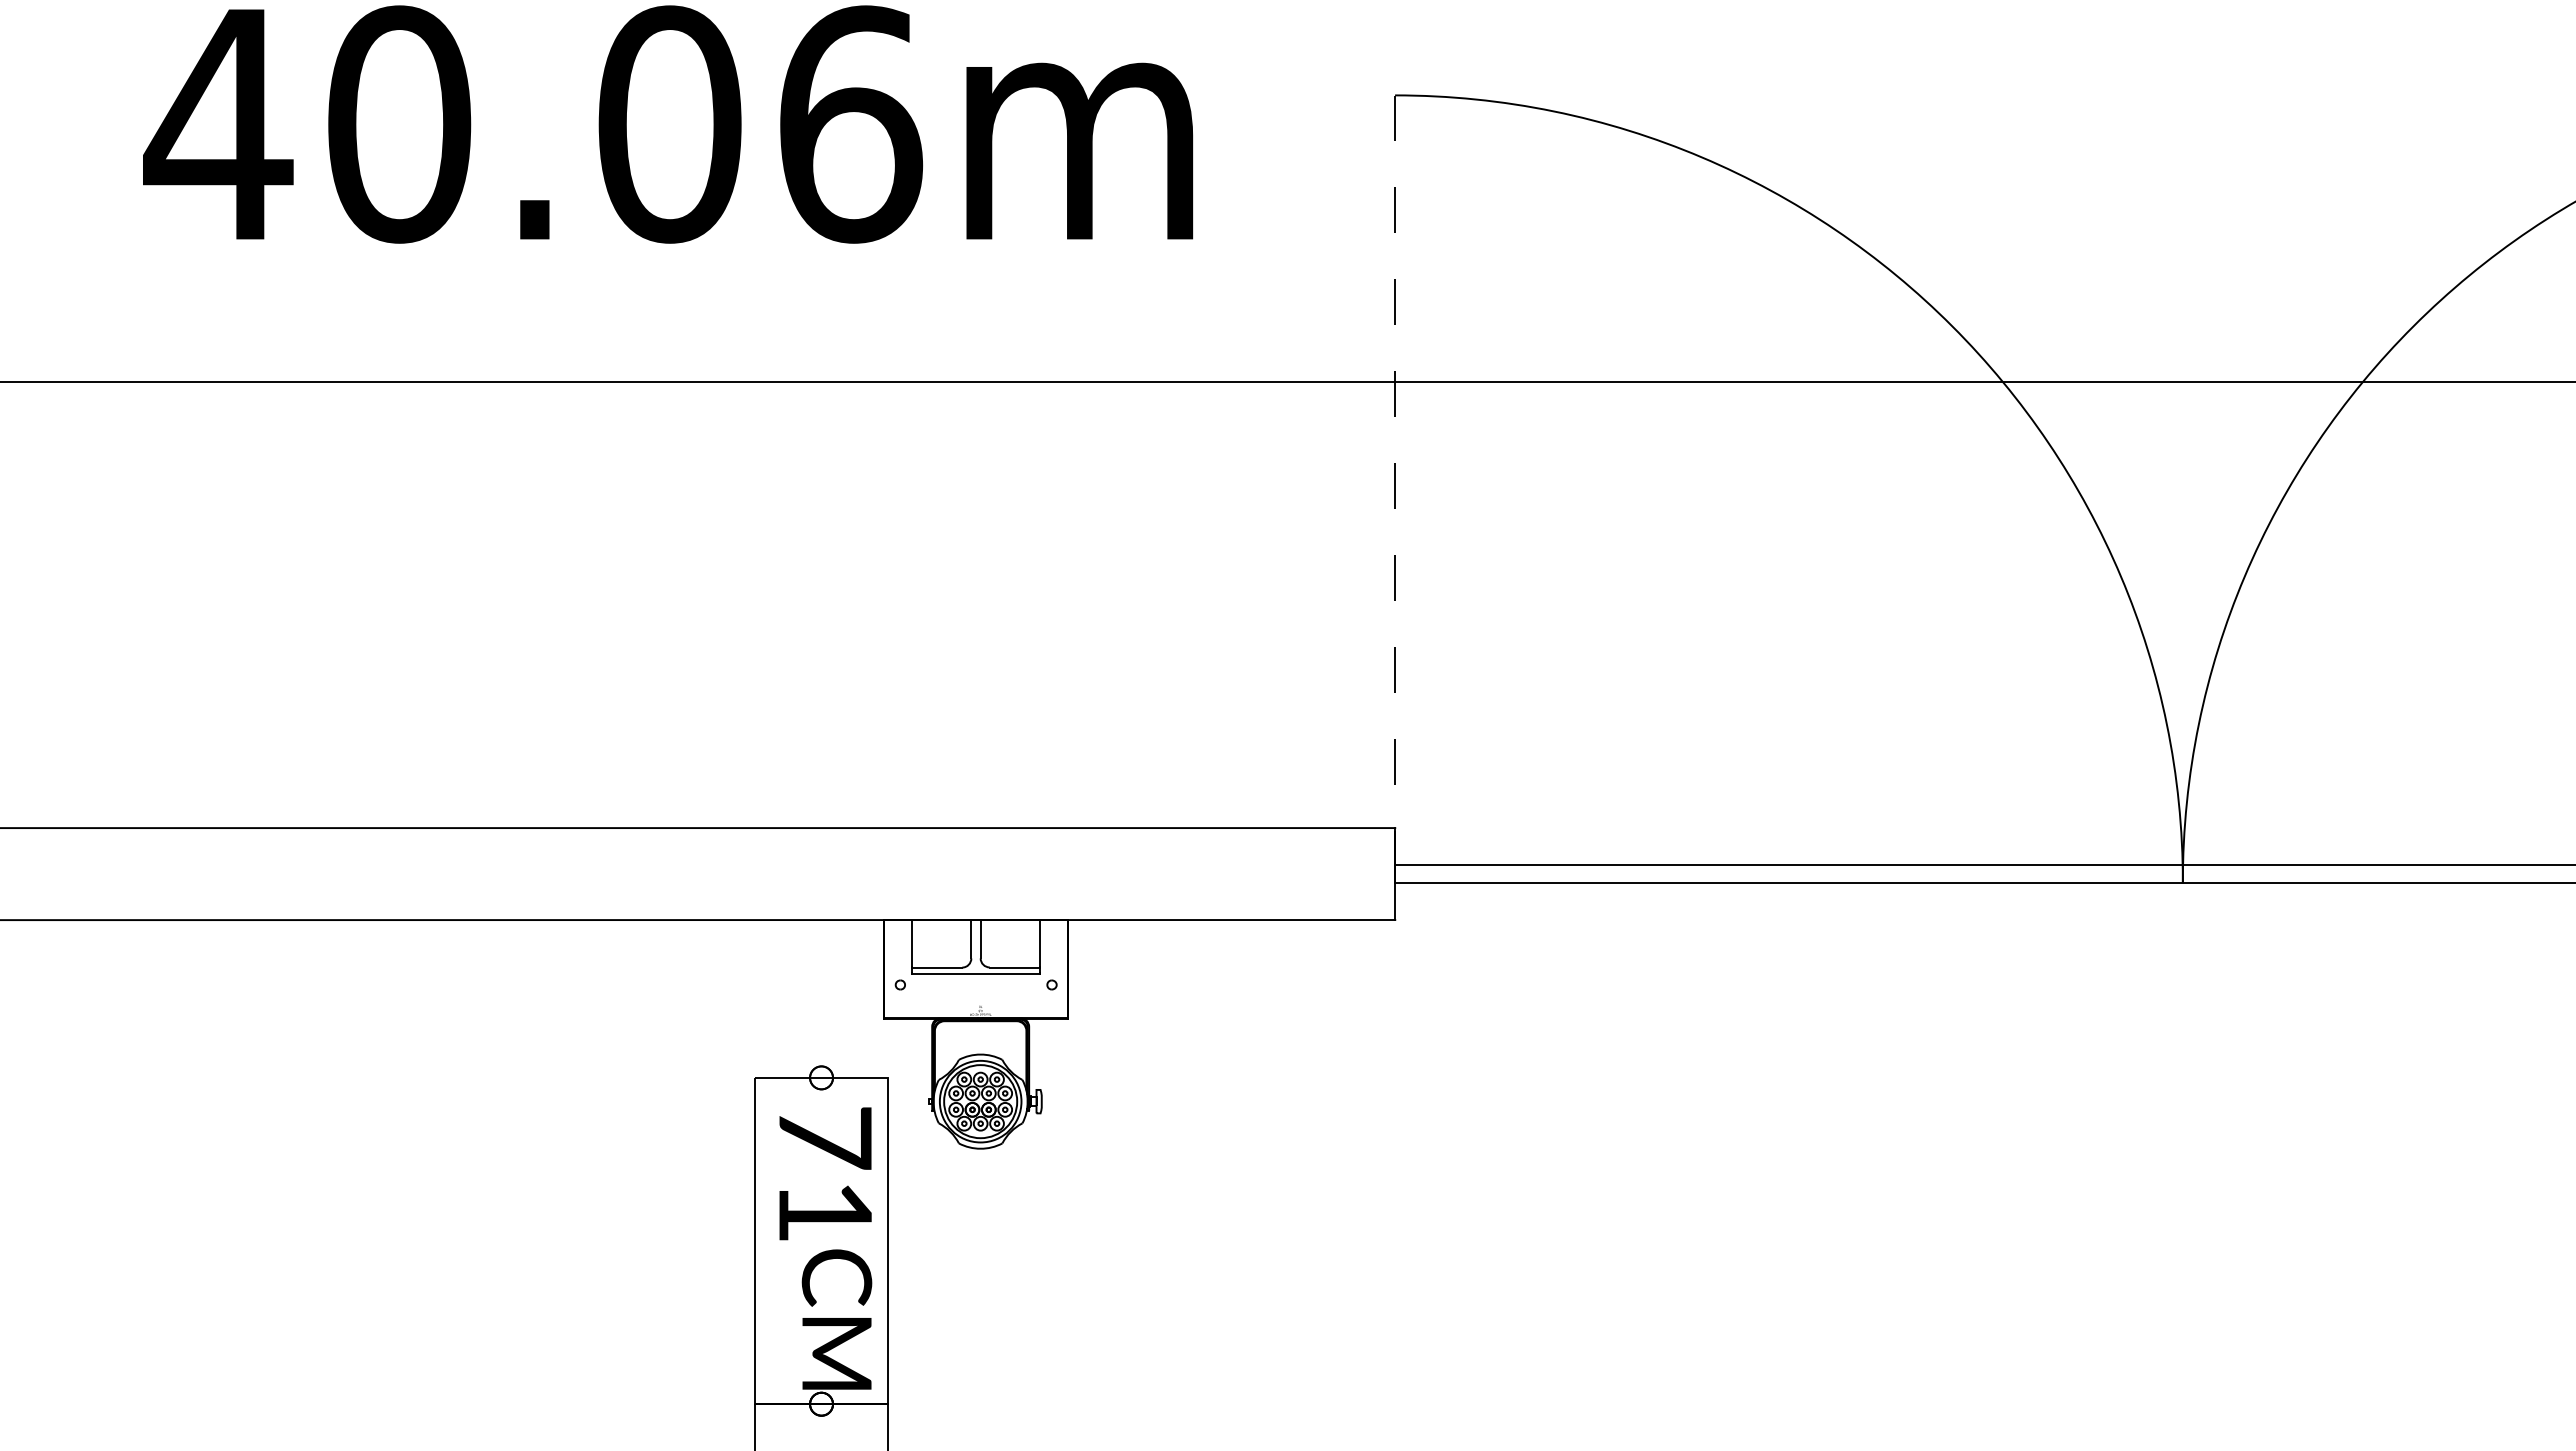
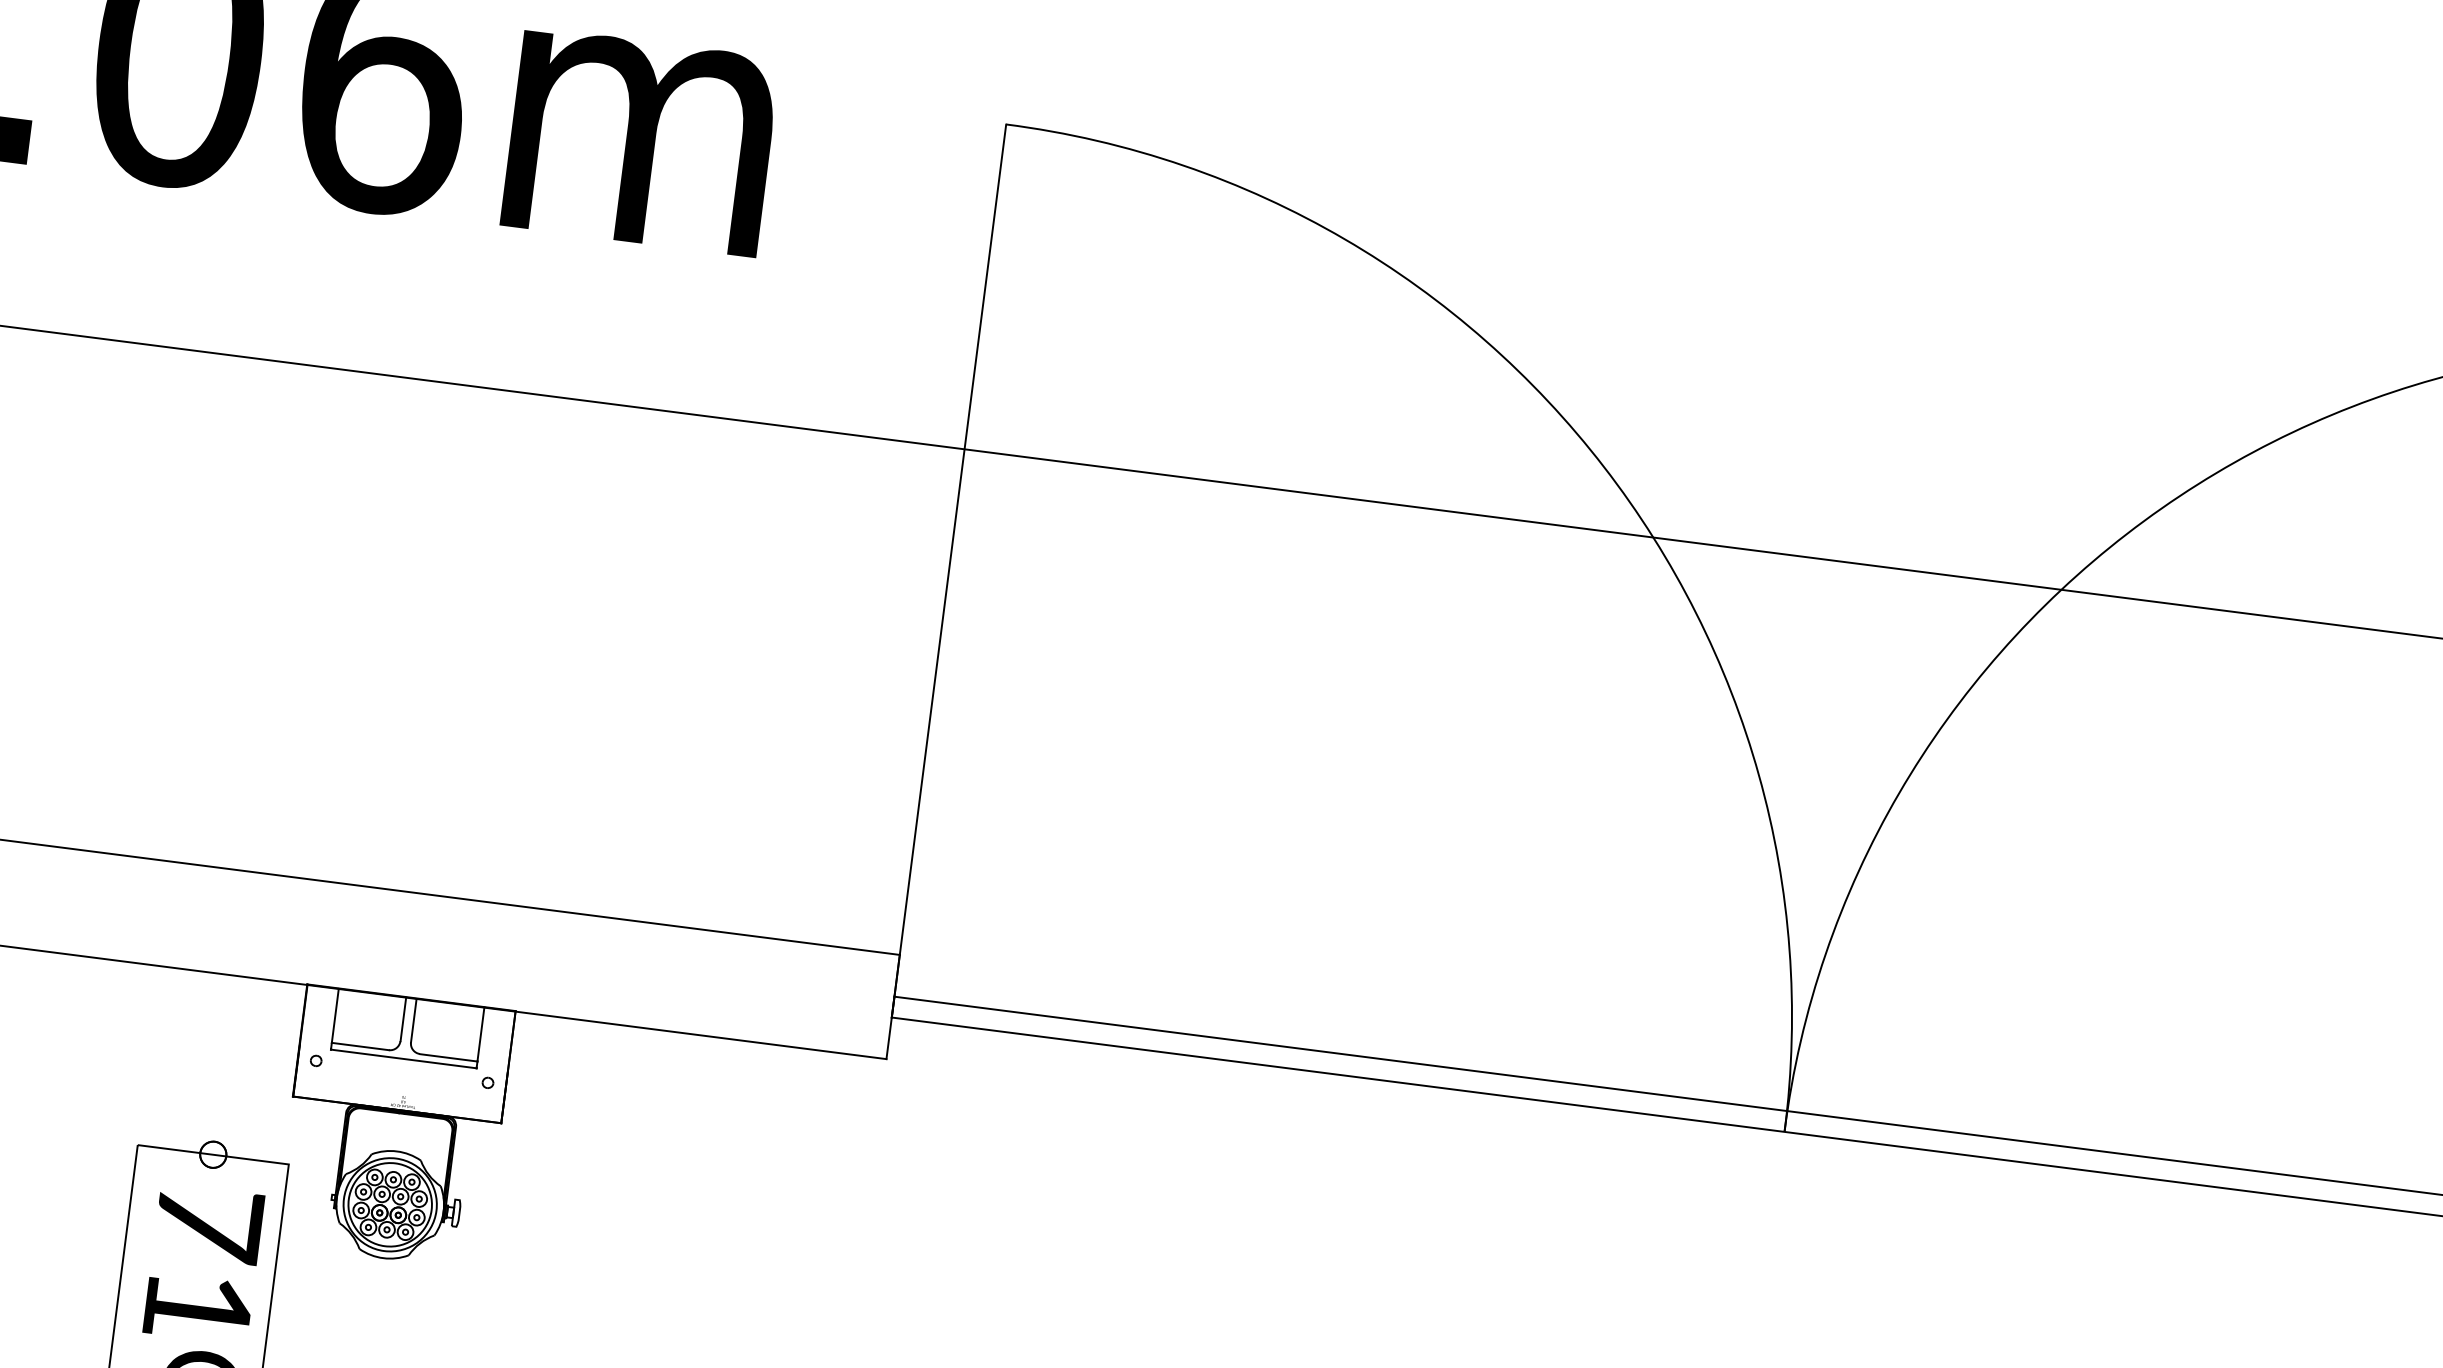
line: (1395, 489) -> (949, 571), dashed -> solid

